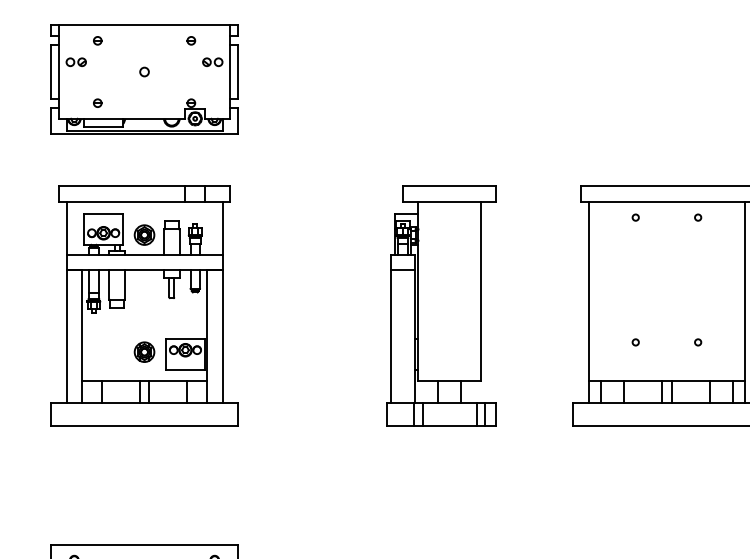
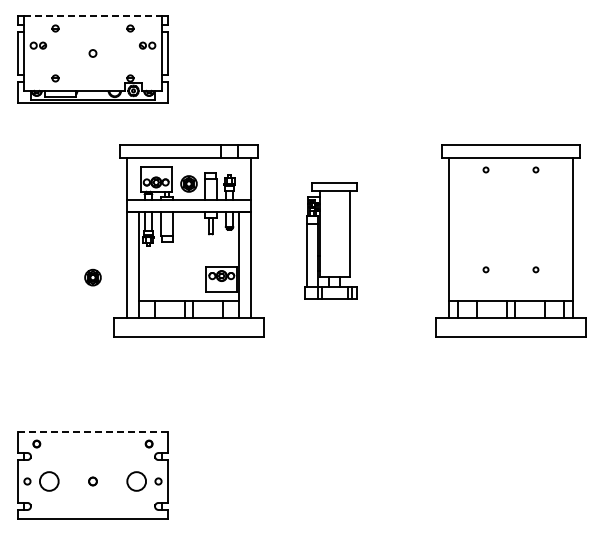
line: (145, 25) -> (93, 16), solid -> dashed
part: (143, 305) -> (188, 240), moved
part: (441, 305) -> (330, 240), size x0.6
line: (145, 544) -> (93, 431), solid -> dashed

